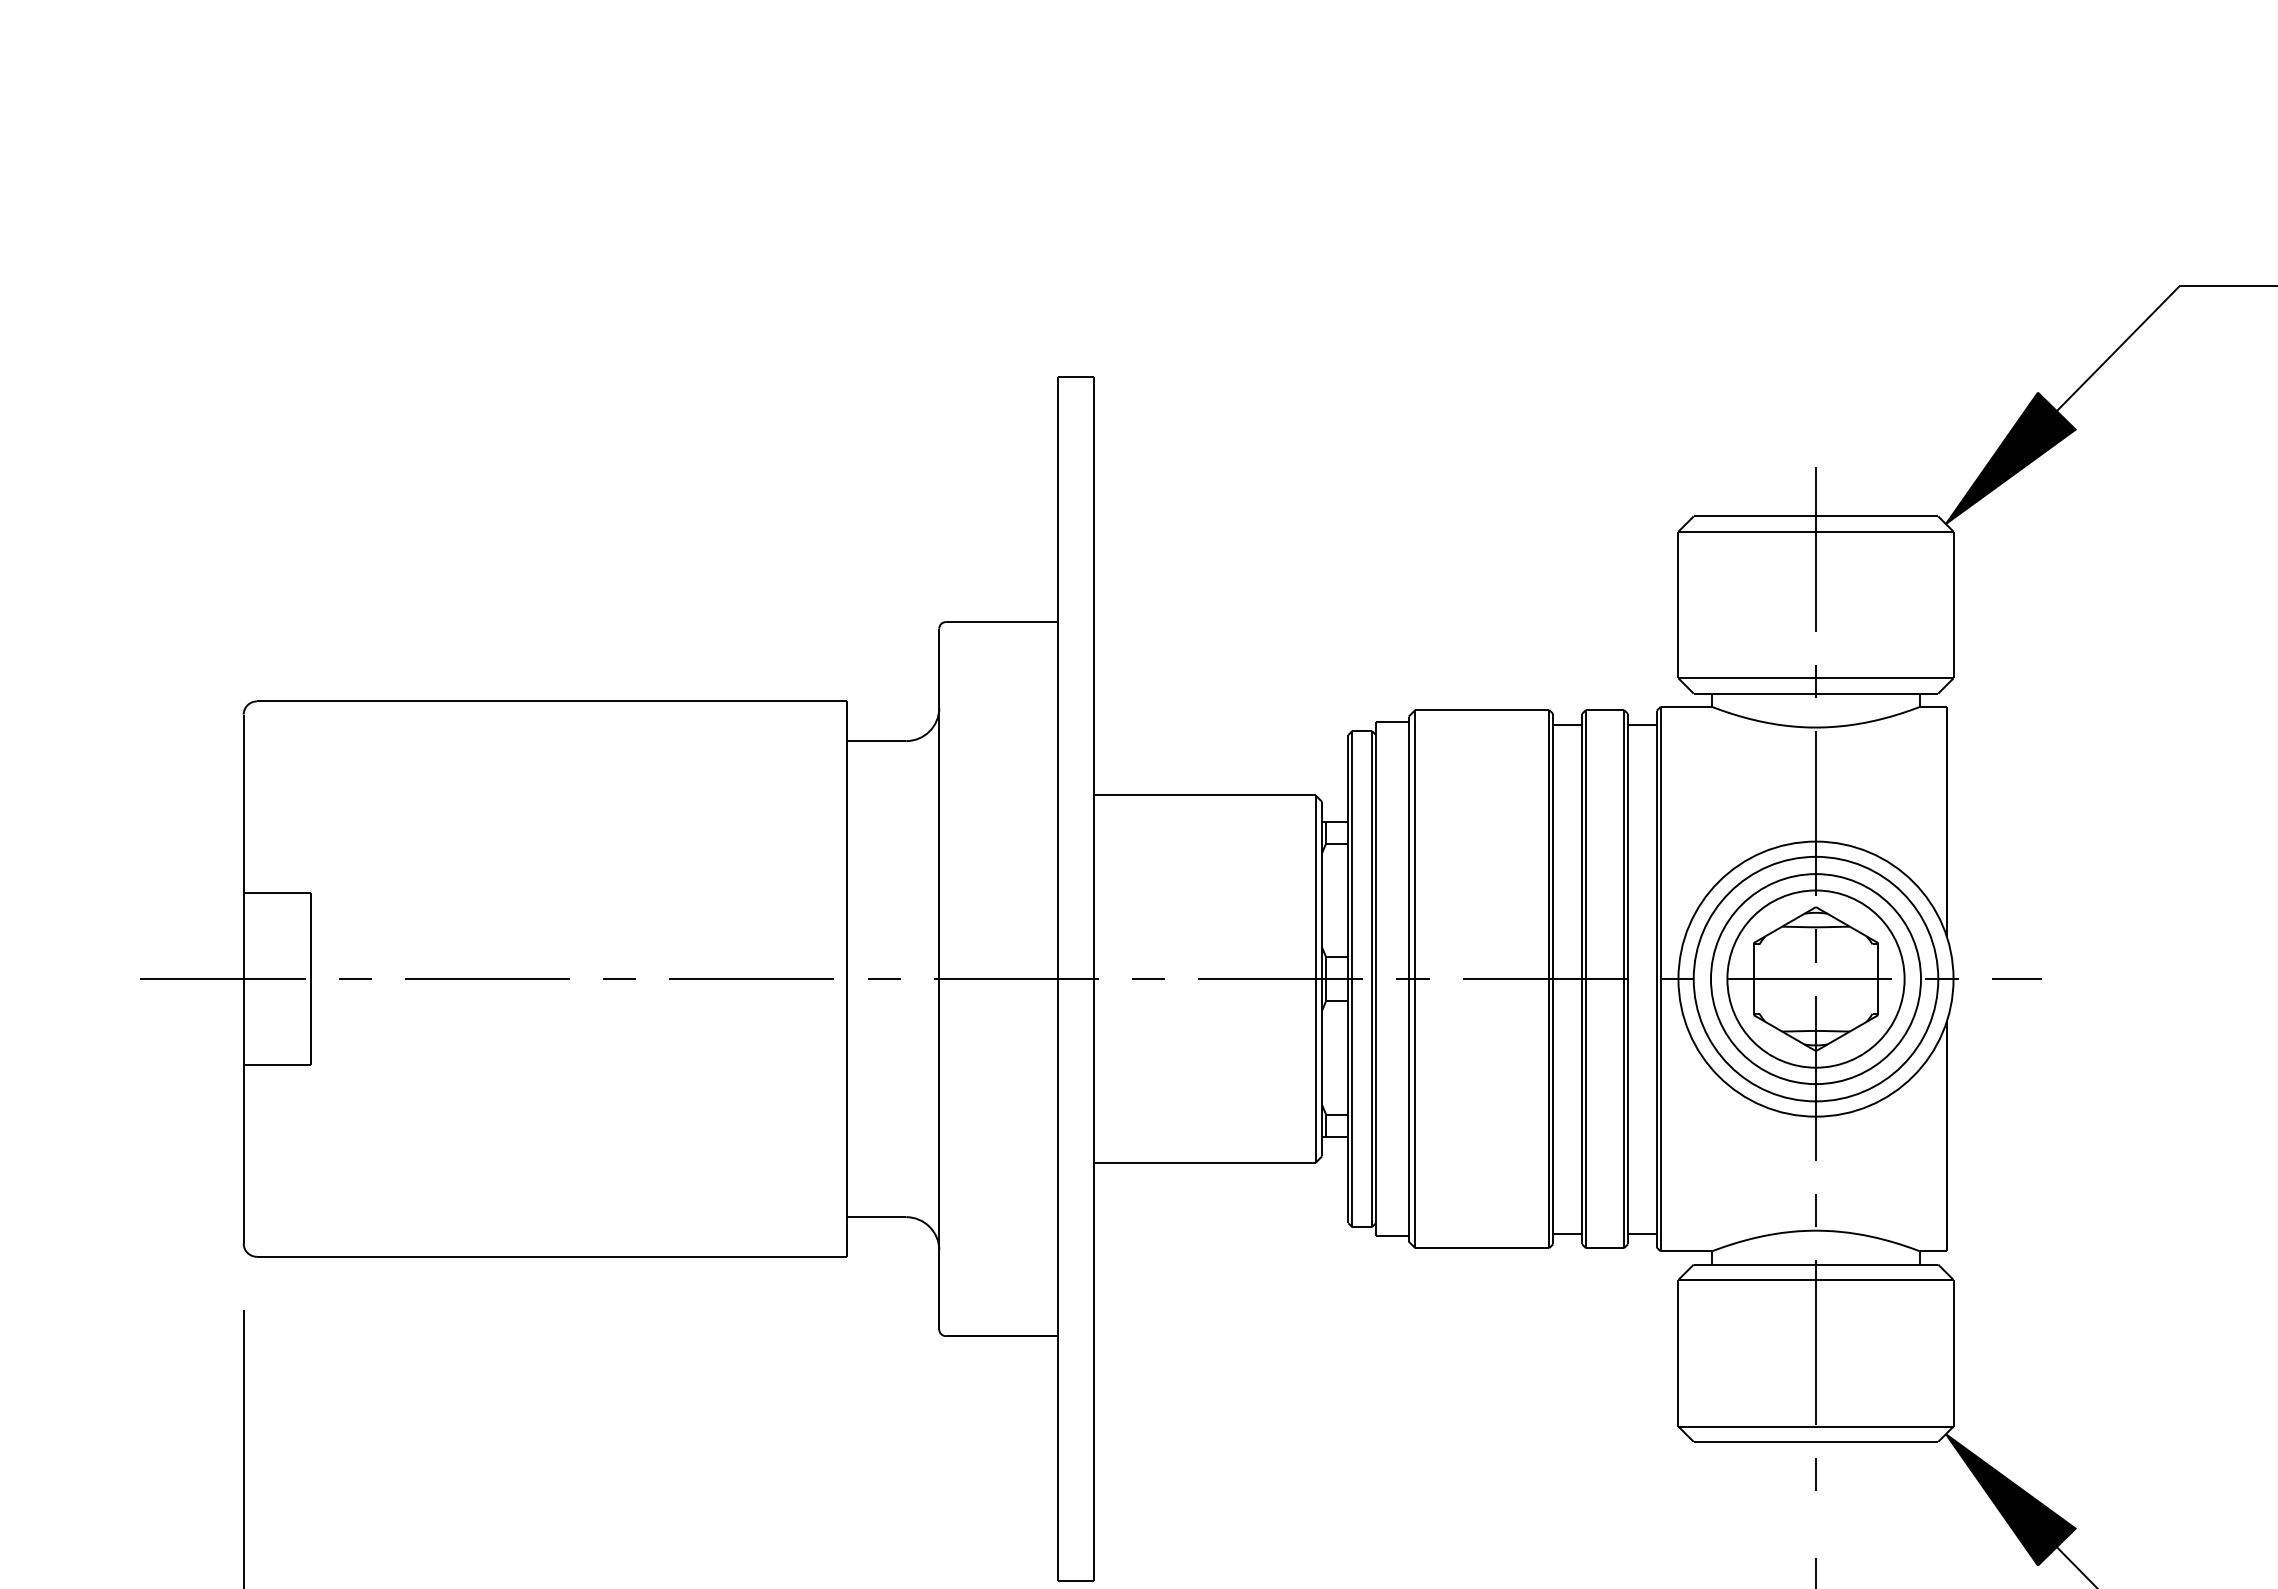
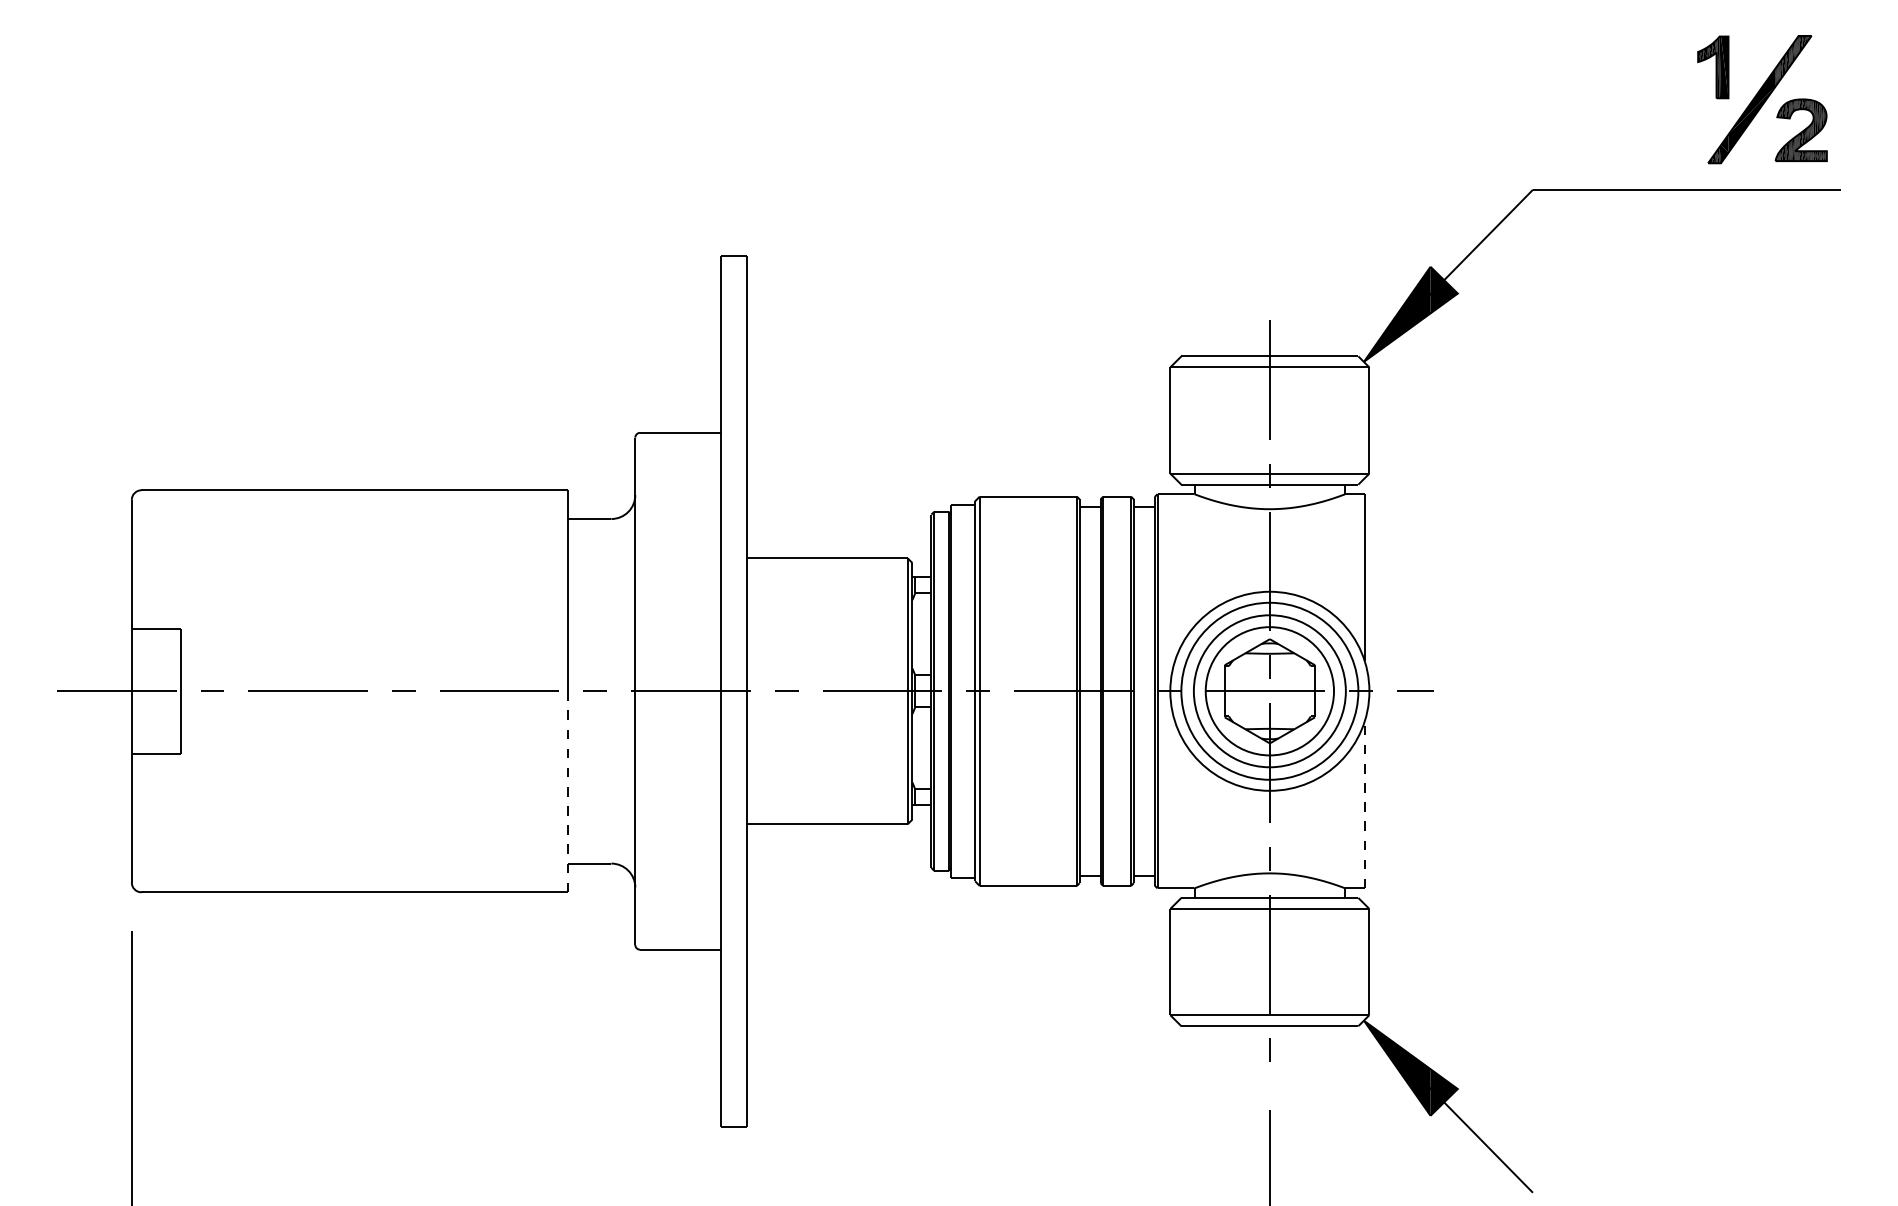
line: (846, 1117) -> (568, 791), solid -> dashed
line: (1946, 1135) -> (1364, 804), solid -> dashed

